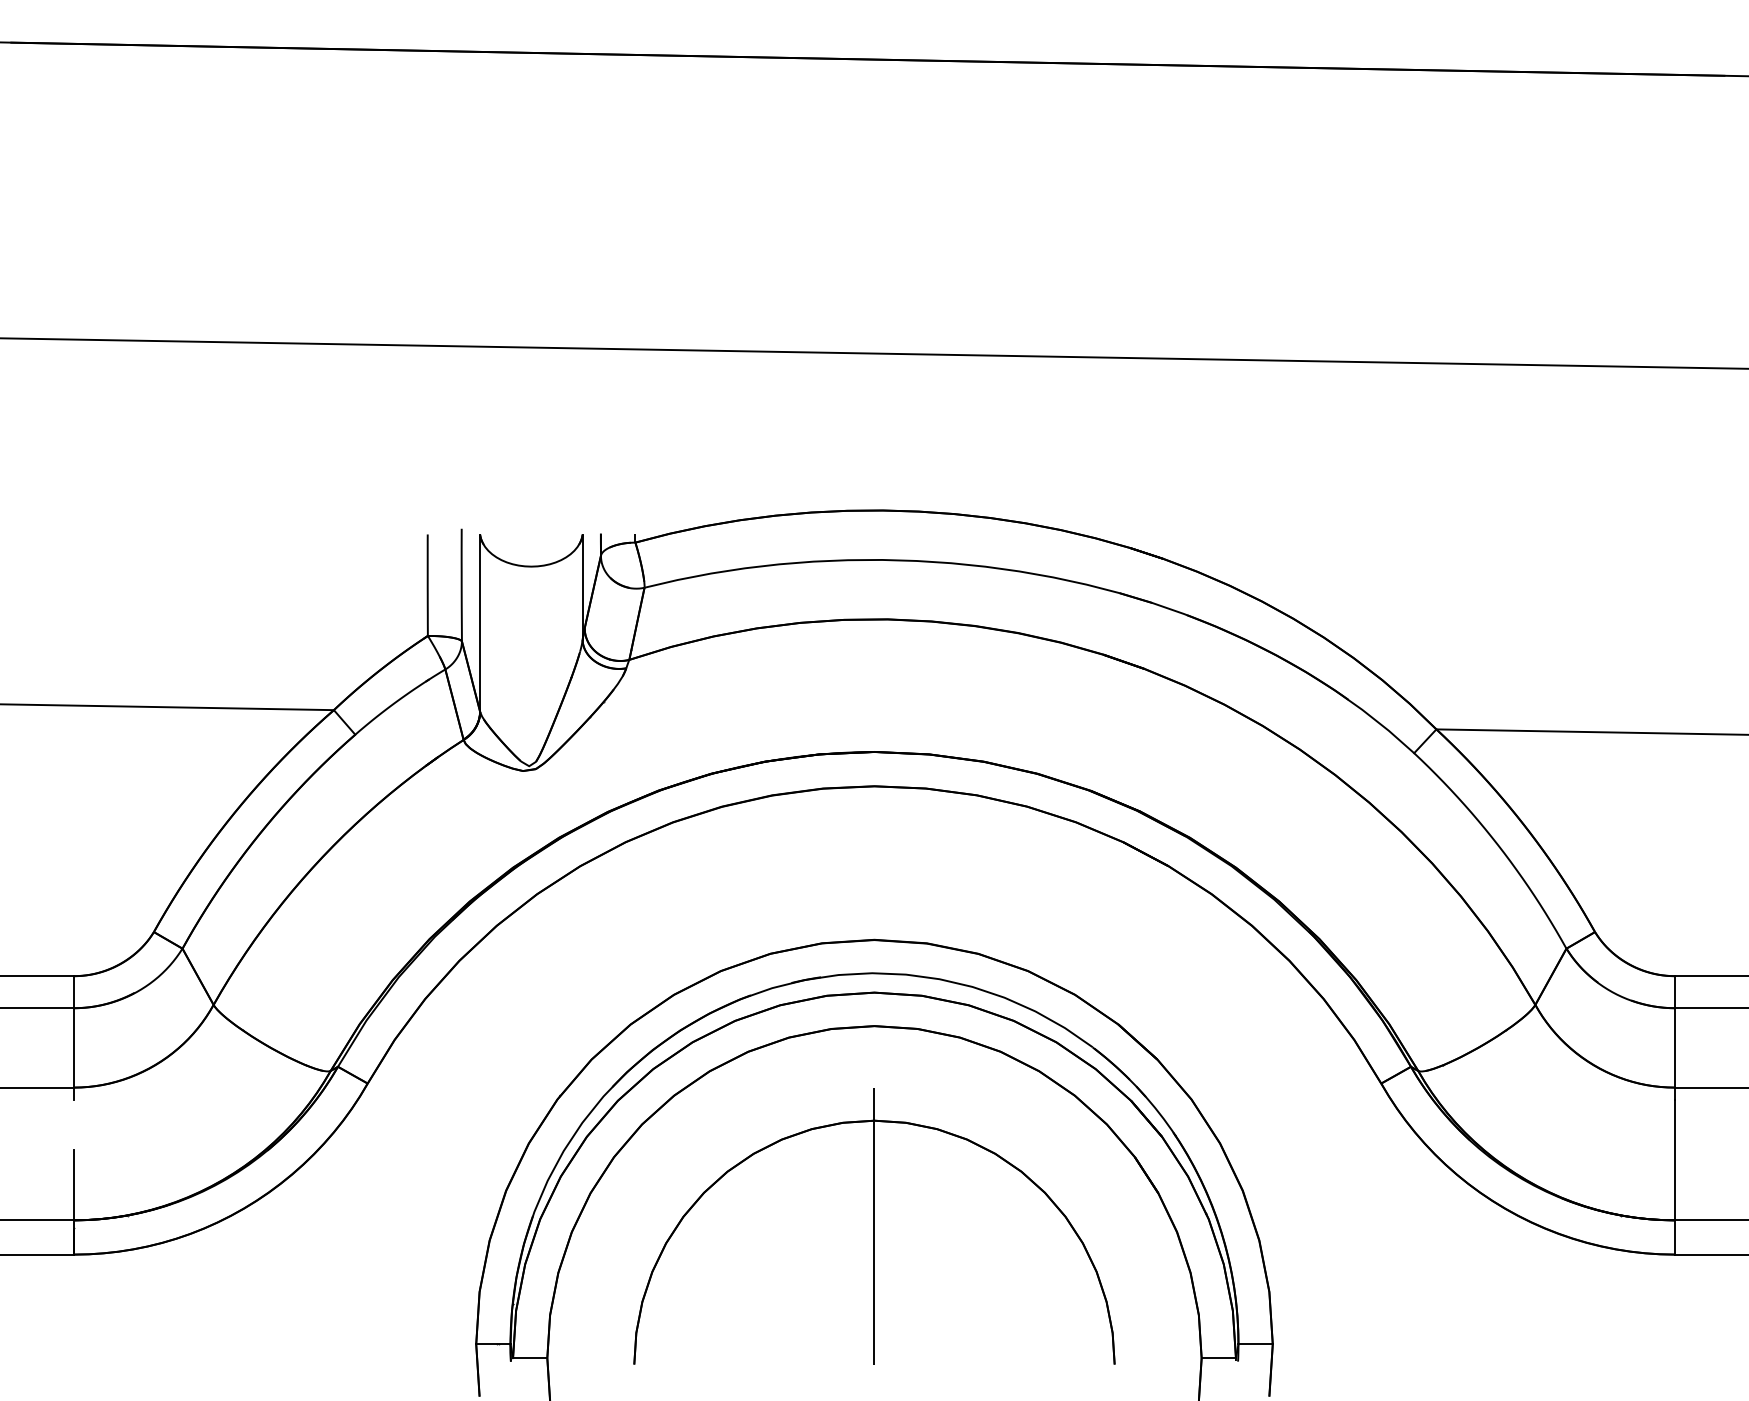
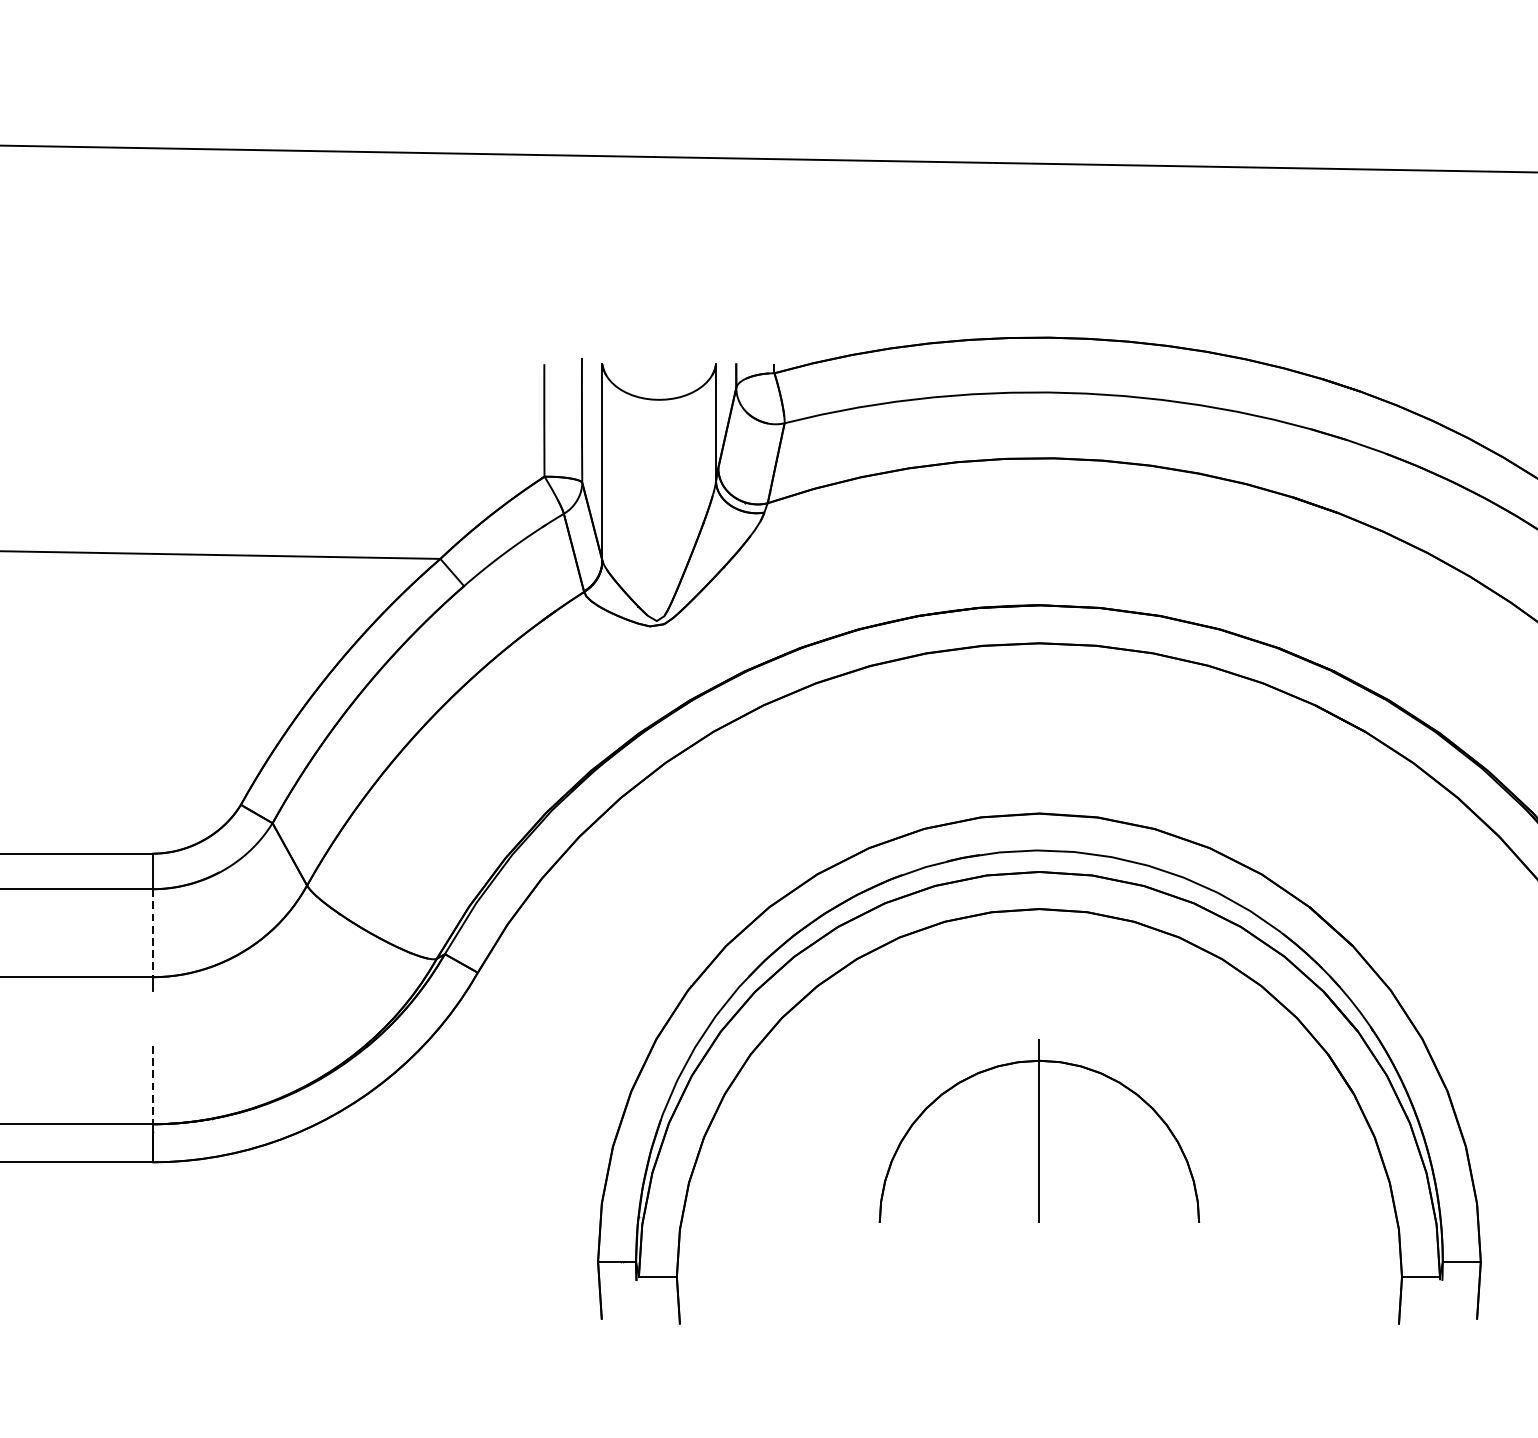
line: (74, 1047) -> (152, 932), solid -> dashed
line: (74, 1185) -> (152, 1085), solid -> dashed
part: (874, 1226) -> (1039, 1131), size x0.6

